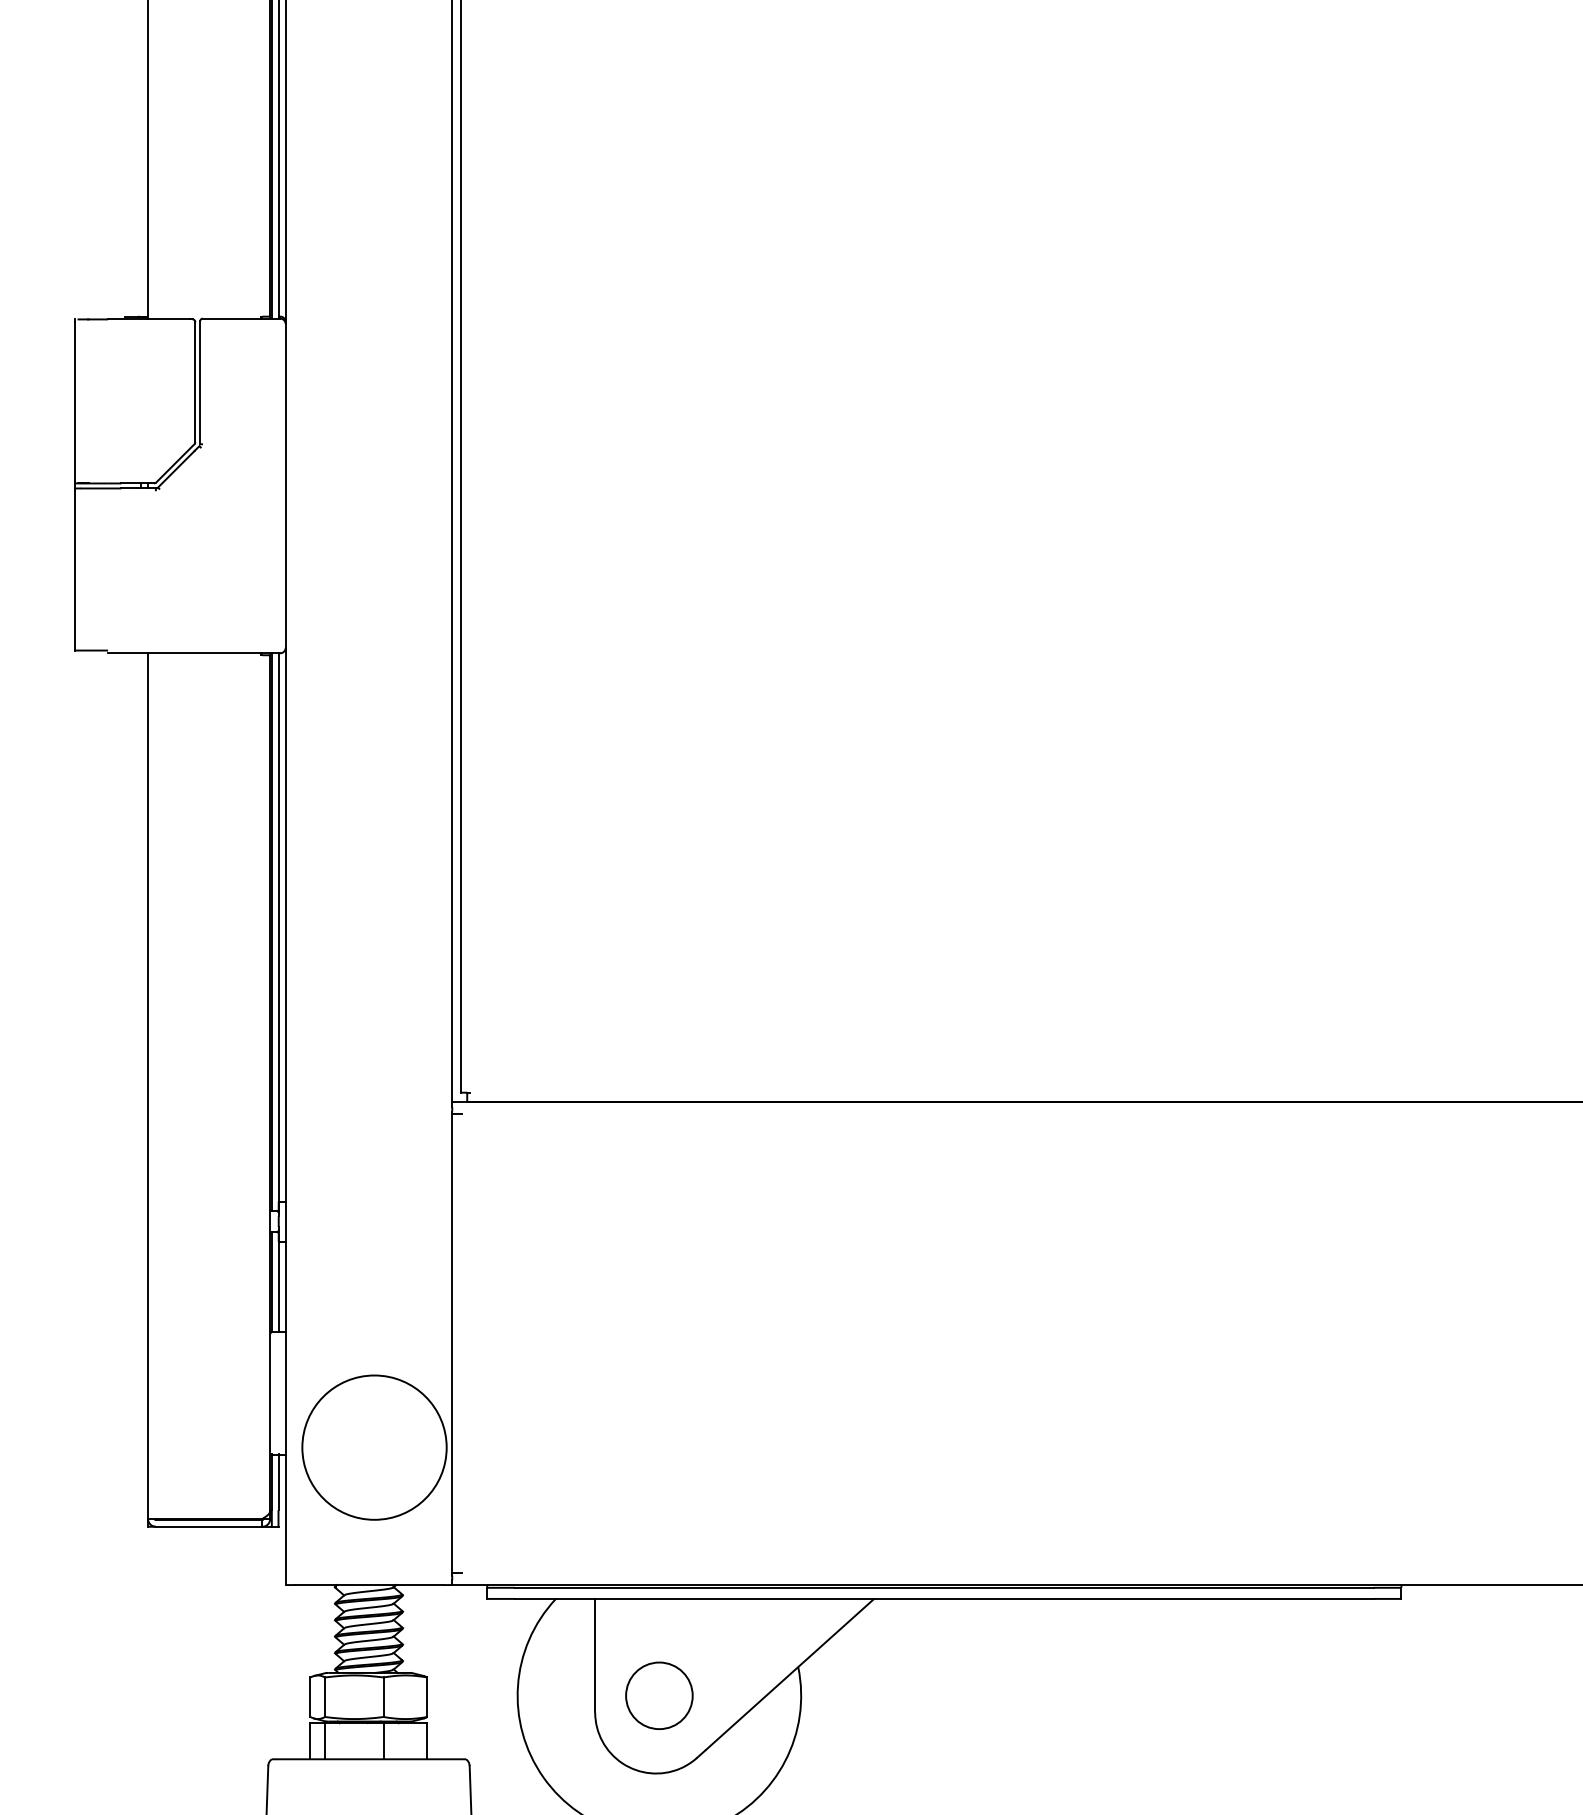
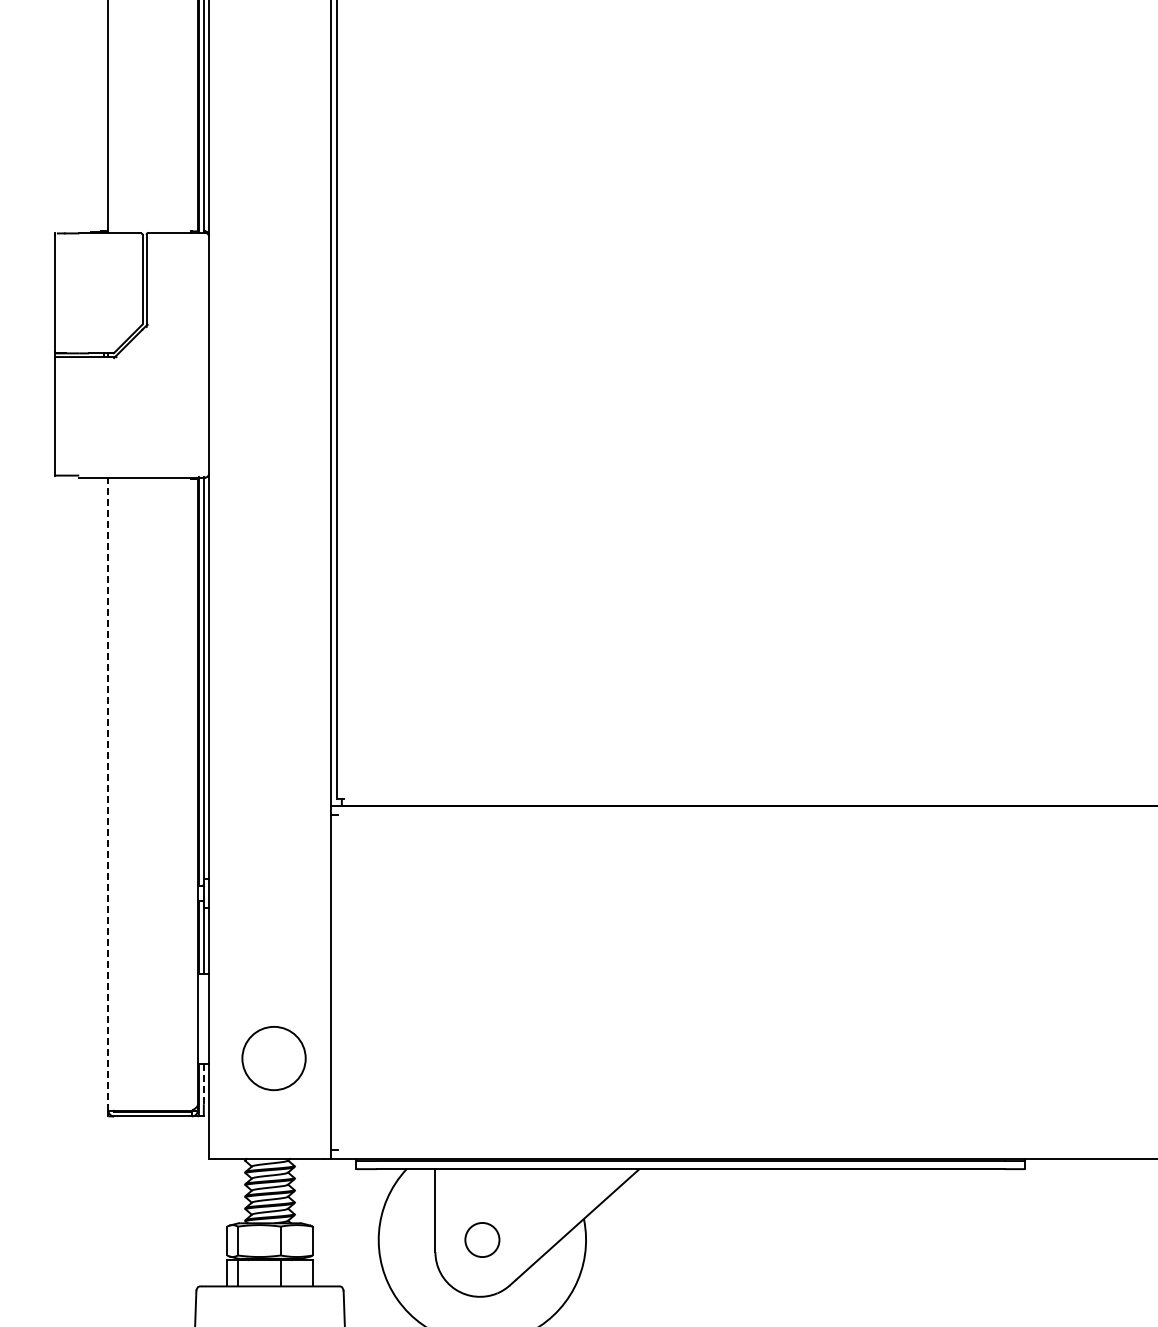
line: (148, 1086) -> (108, 794), solid -> dashed
circle: (373, 1447) -> (273, 1058), size x0.6
line: (278, 1483) -> (203, 1084), solid -> dashed
circle: (659, 1695) -> (482, 1239), size x0.7

